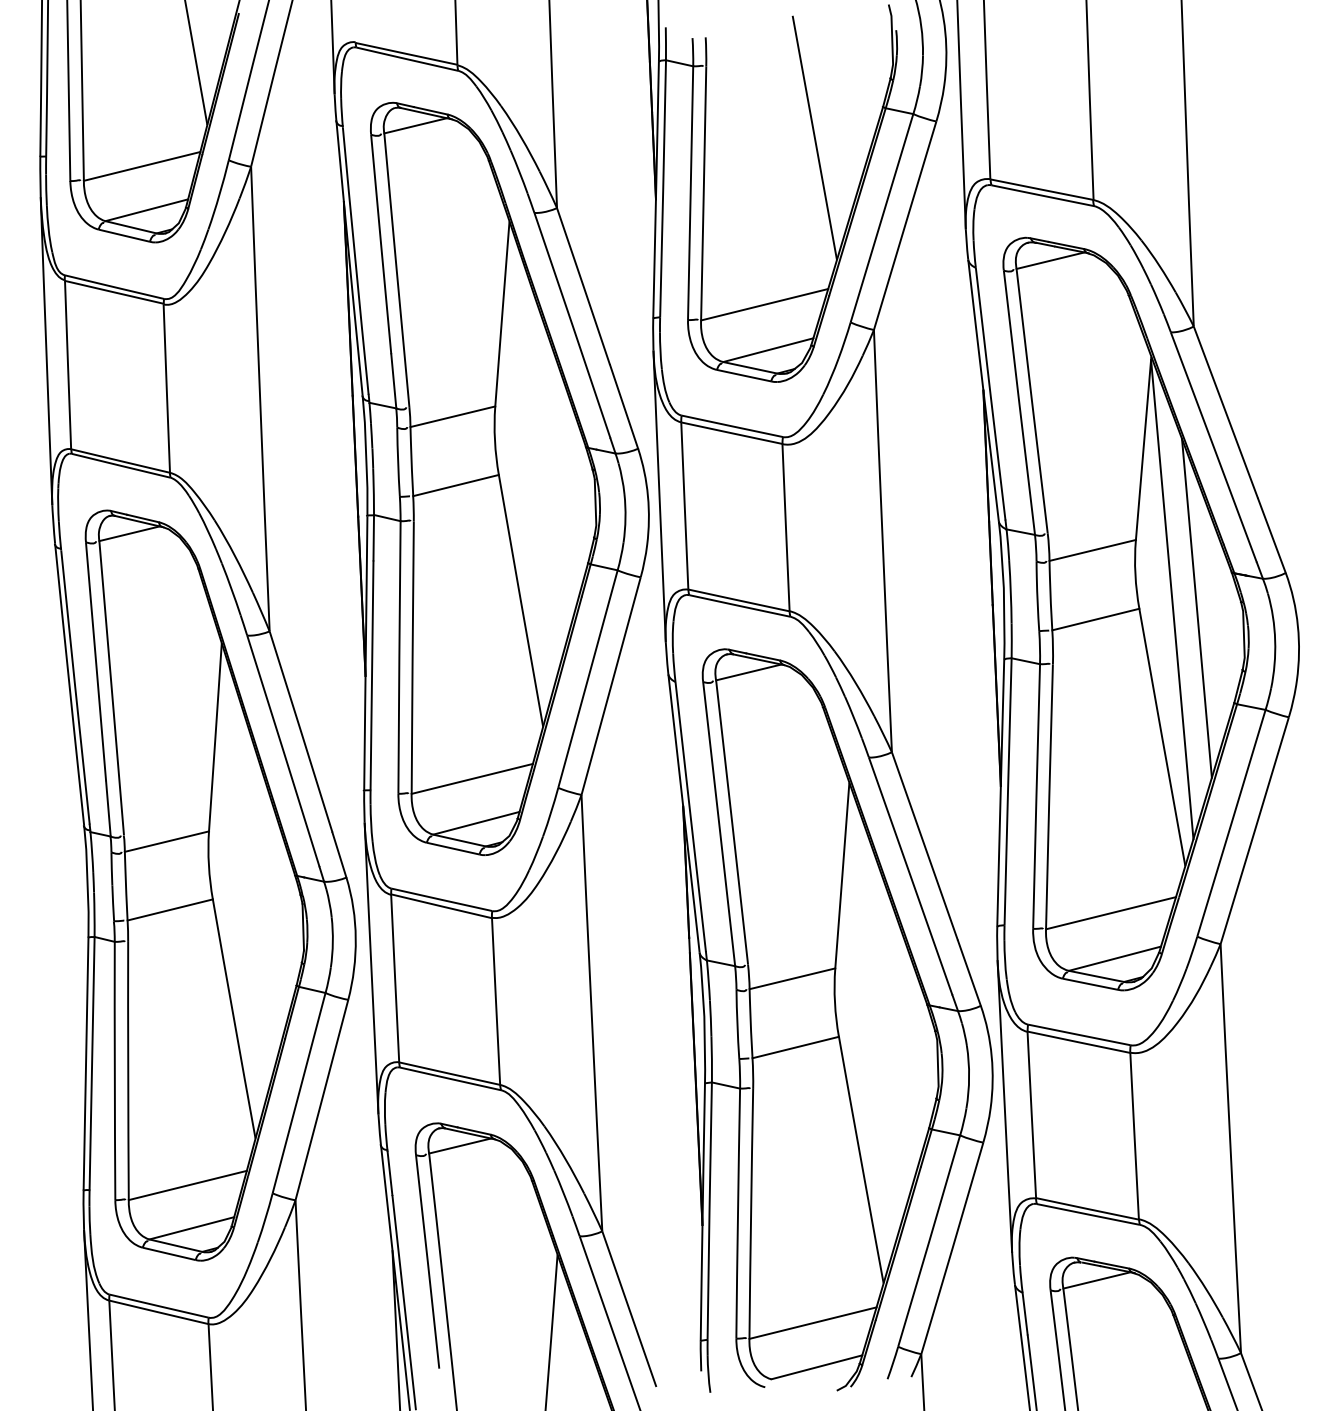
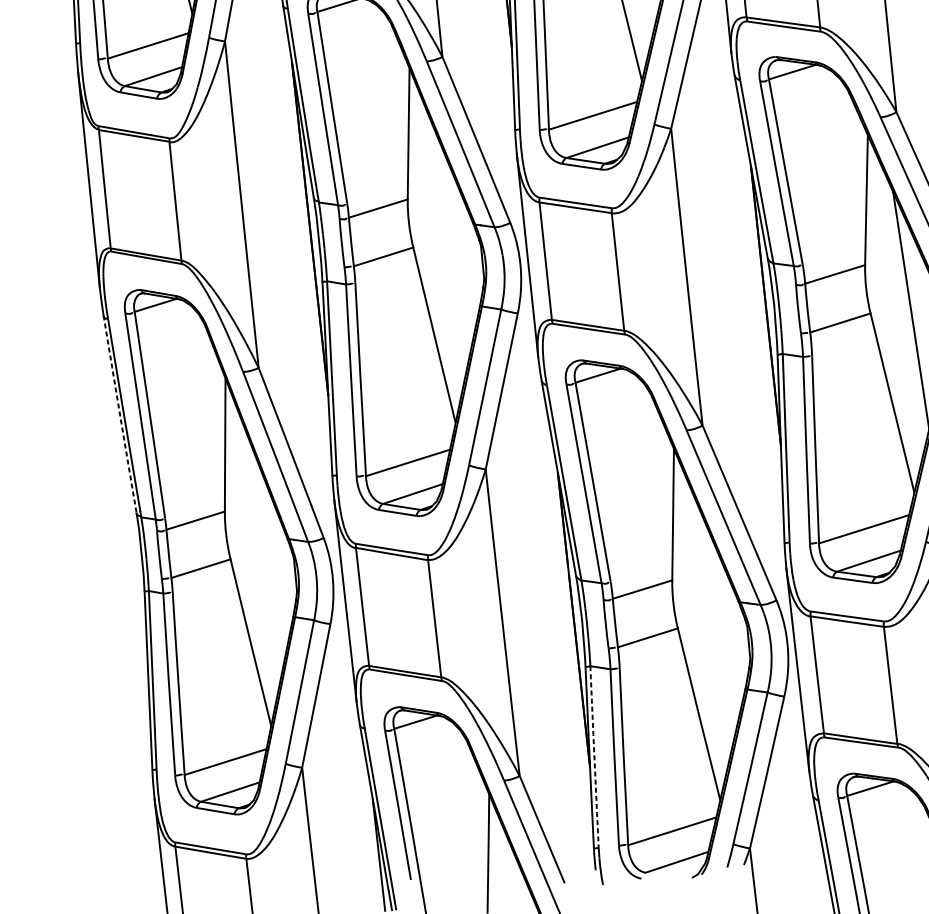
line: (1172, 599) -> (893, 305), removed
line: (69, 684) -> (120, 414), solid -> dashed
arc: (709, 1211) -> (594, 757), solid -> dashed

